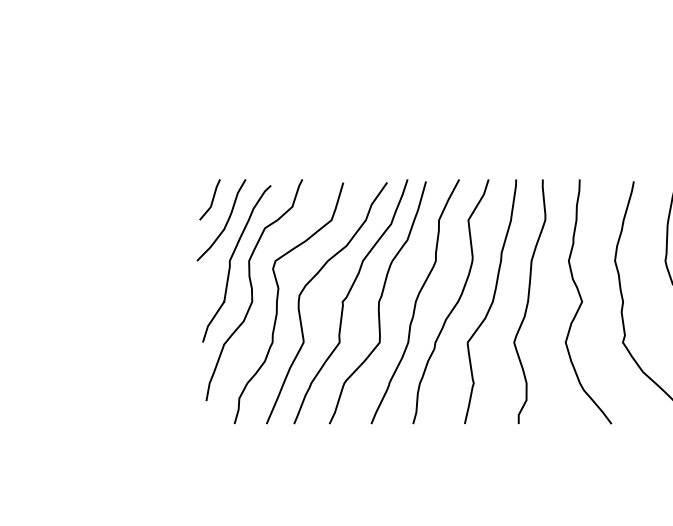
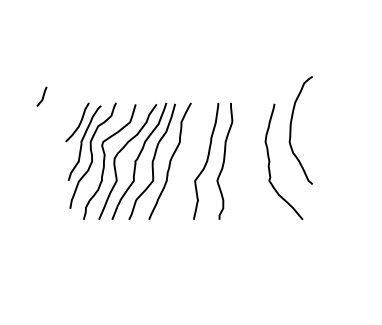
line: (211, 199) -> (42, 96), moved
curve: (583, 302) -> (250, 161), removed
curve: (453, 304) -> (188, 162), removed

